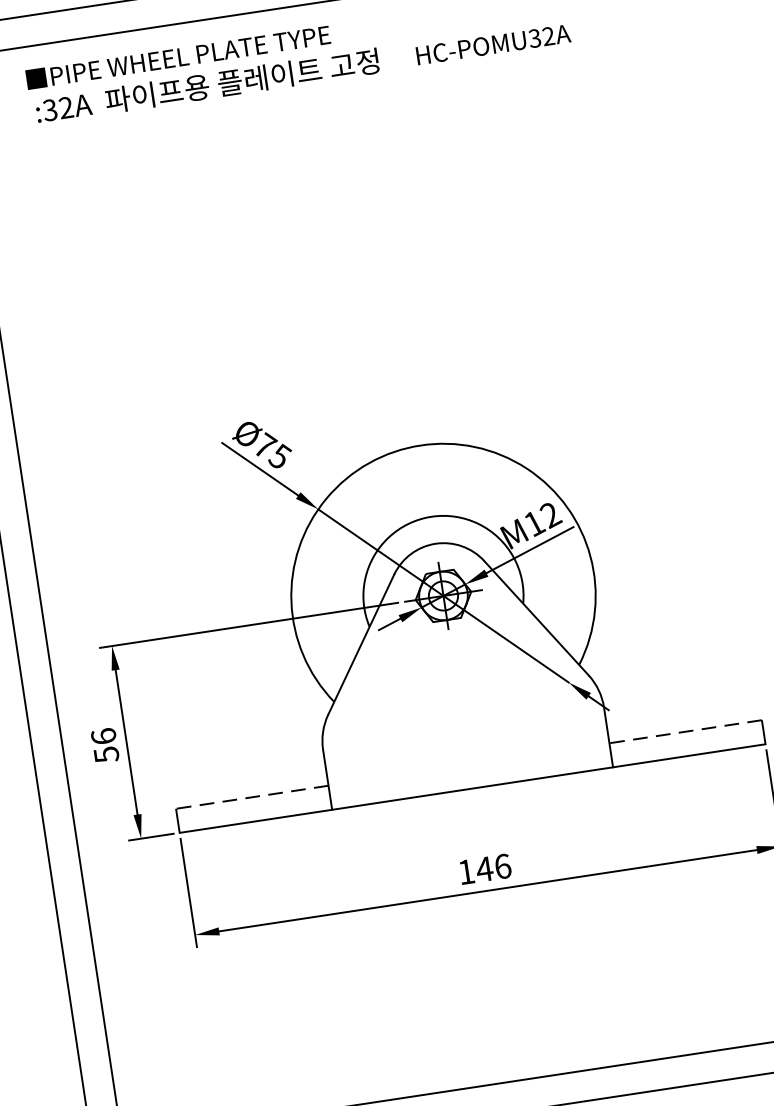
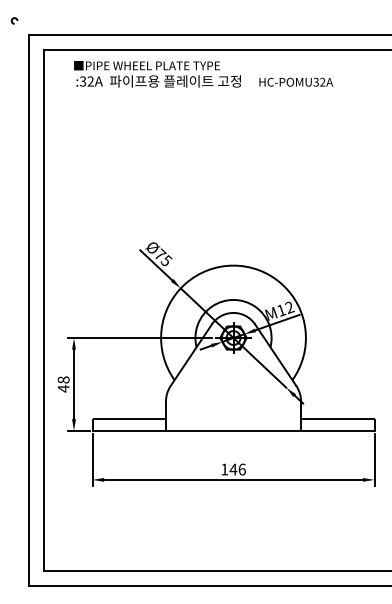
line: (685, 732) -> (337, 419), dashed -> solid
text: (104, 745) -> (63, 384), 56 -> 48
line: (252, 797) -> (129, 419), dashed -> solid

